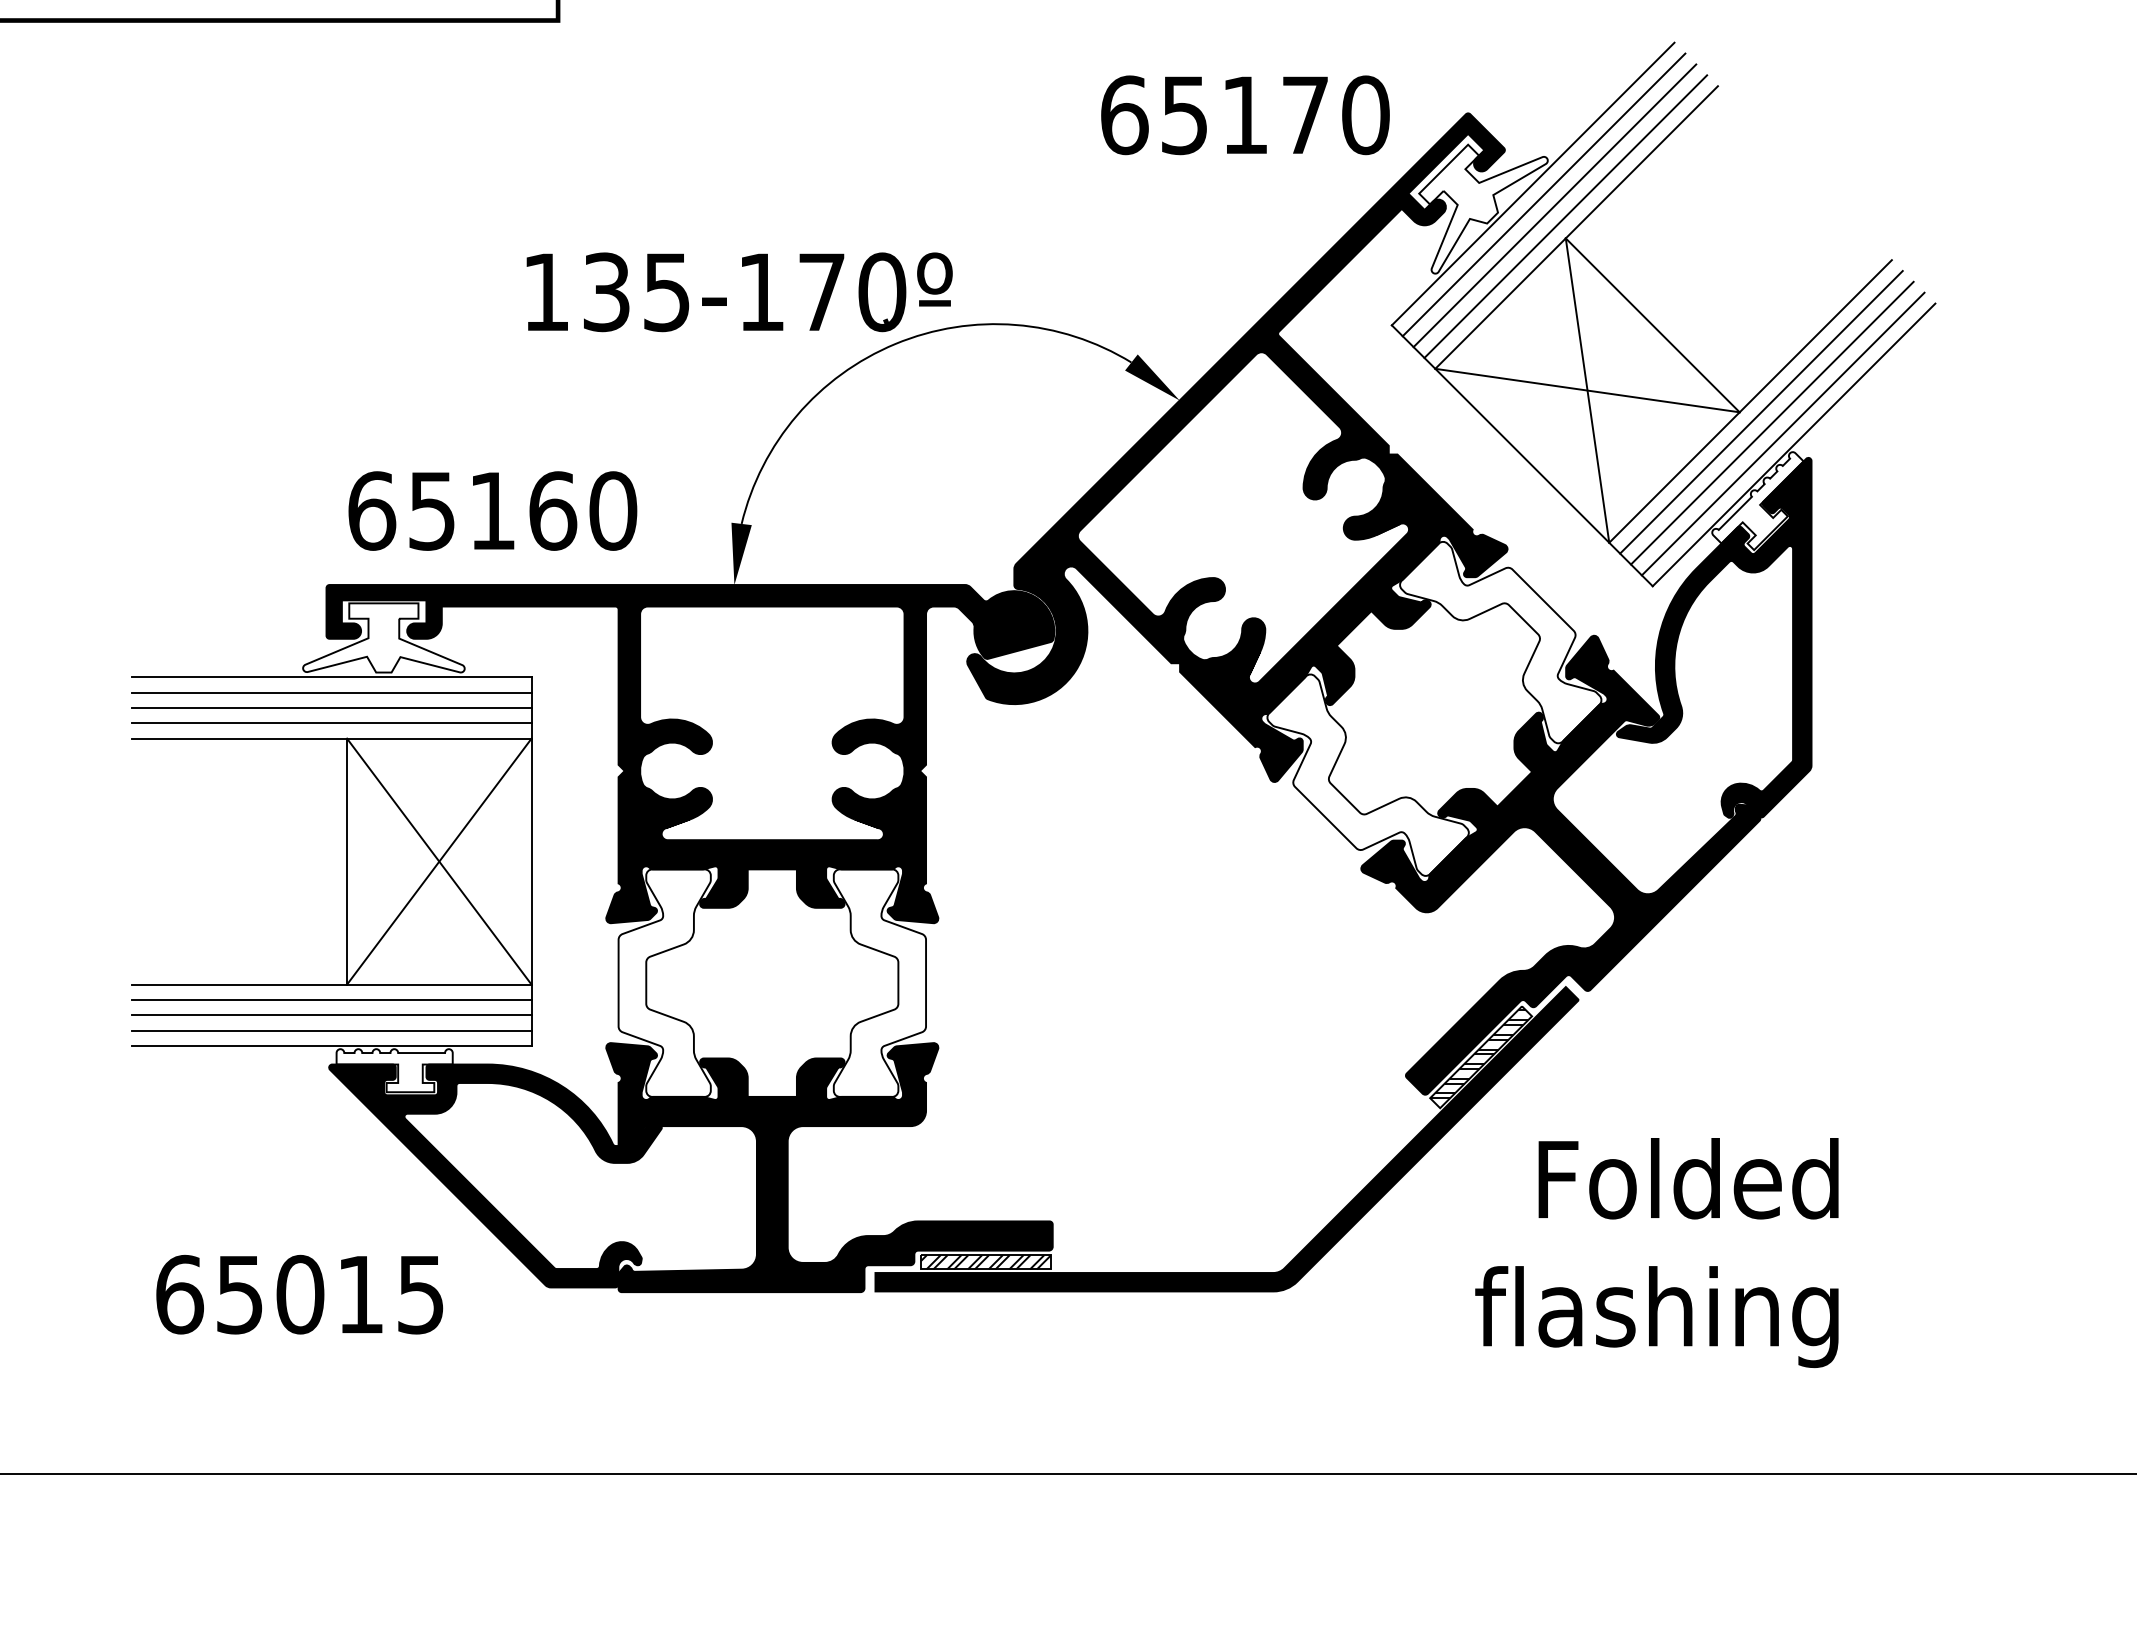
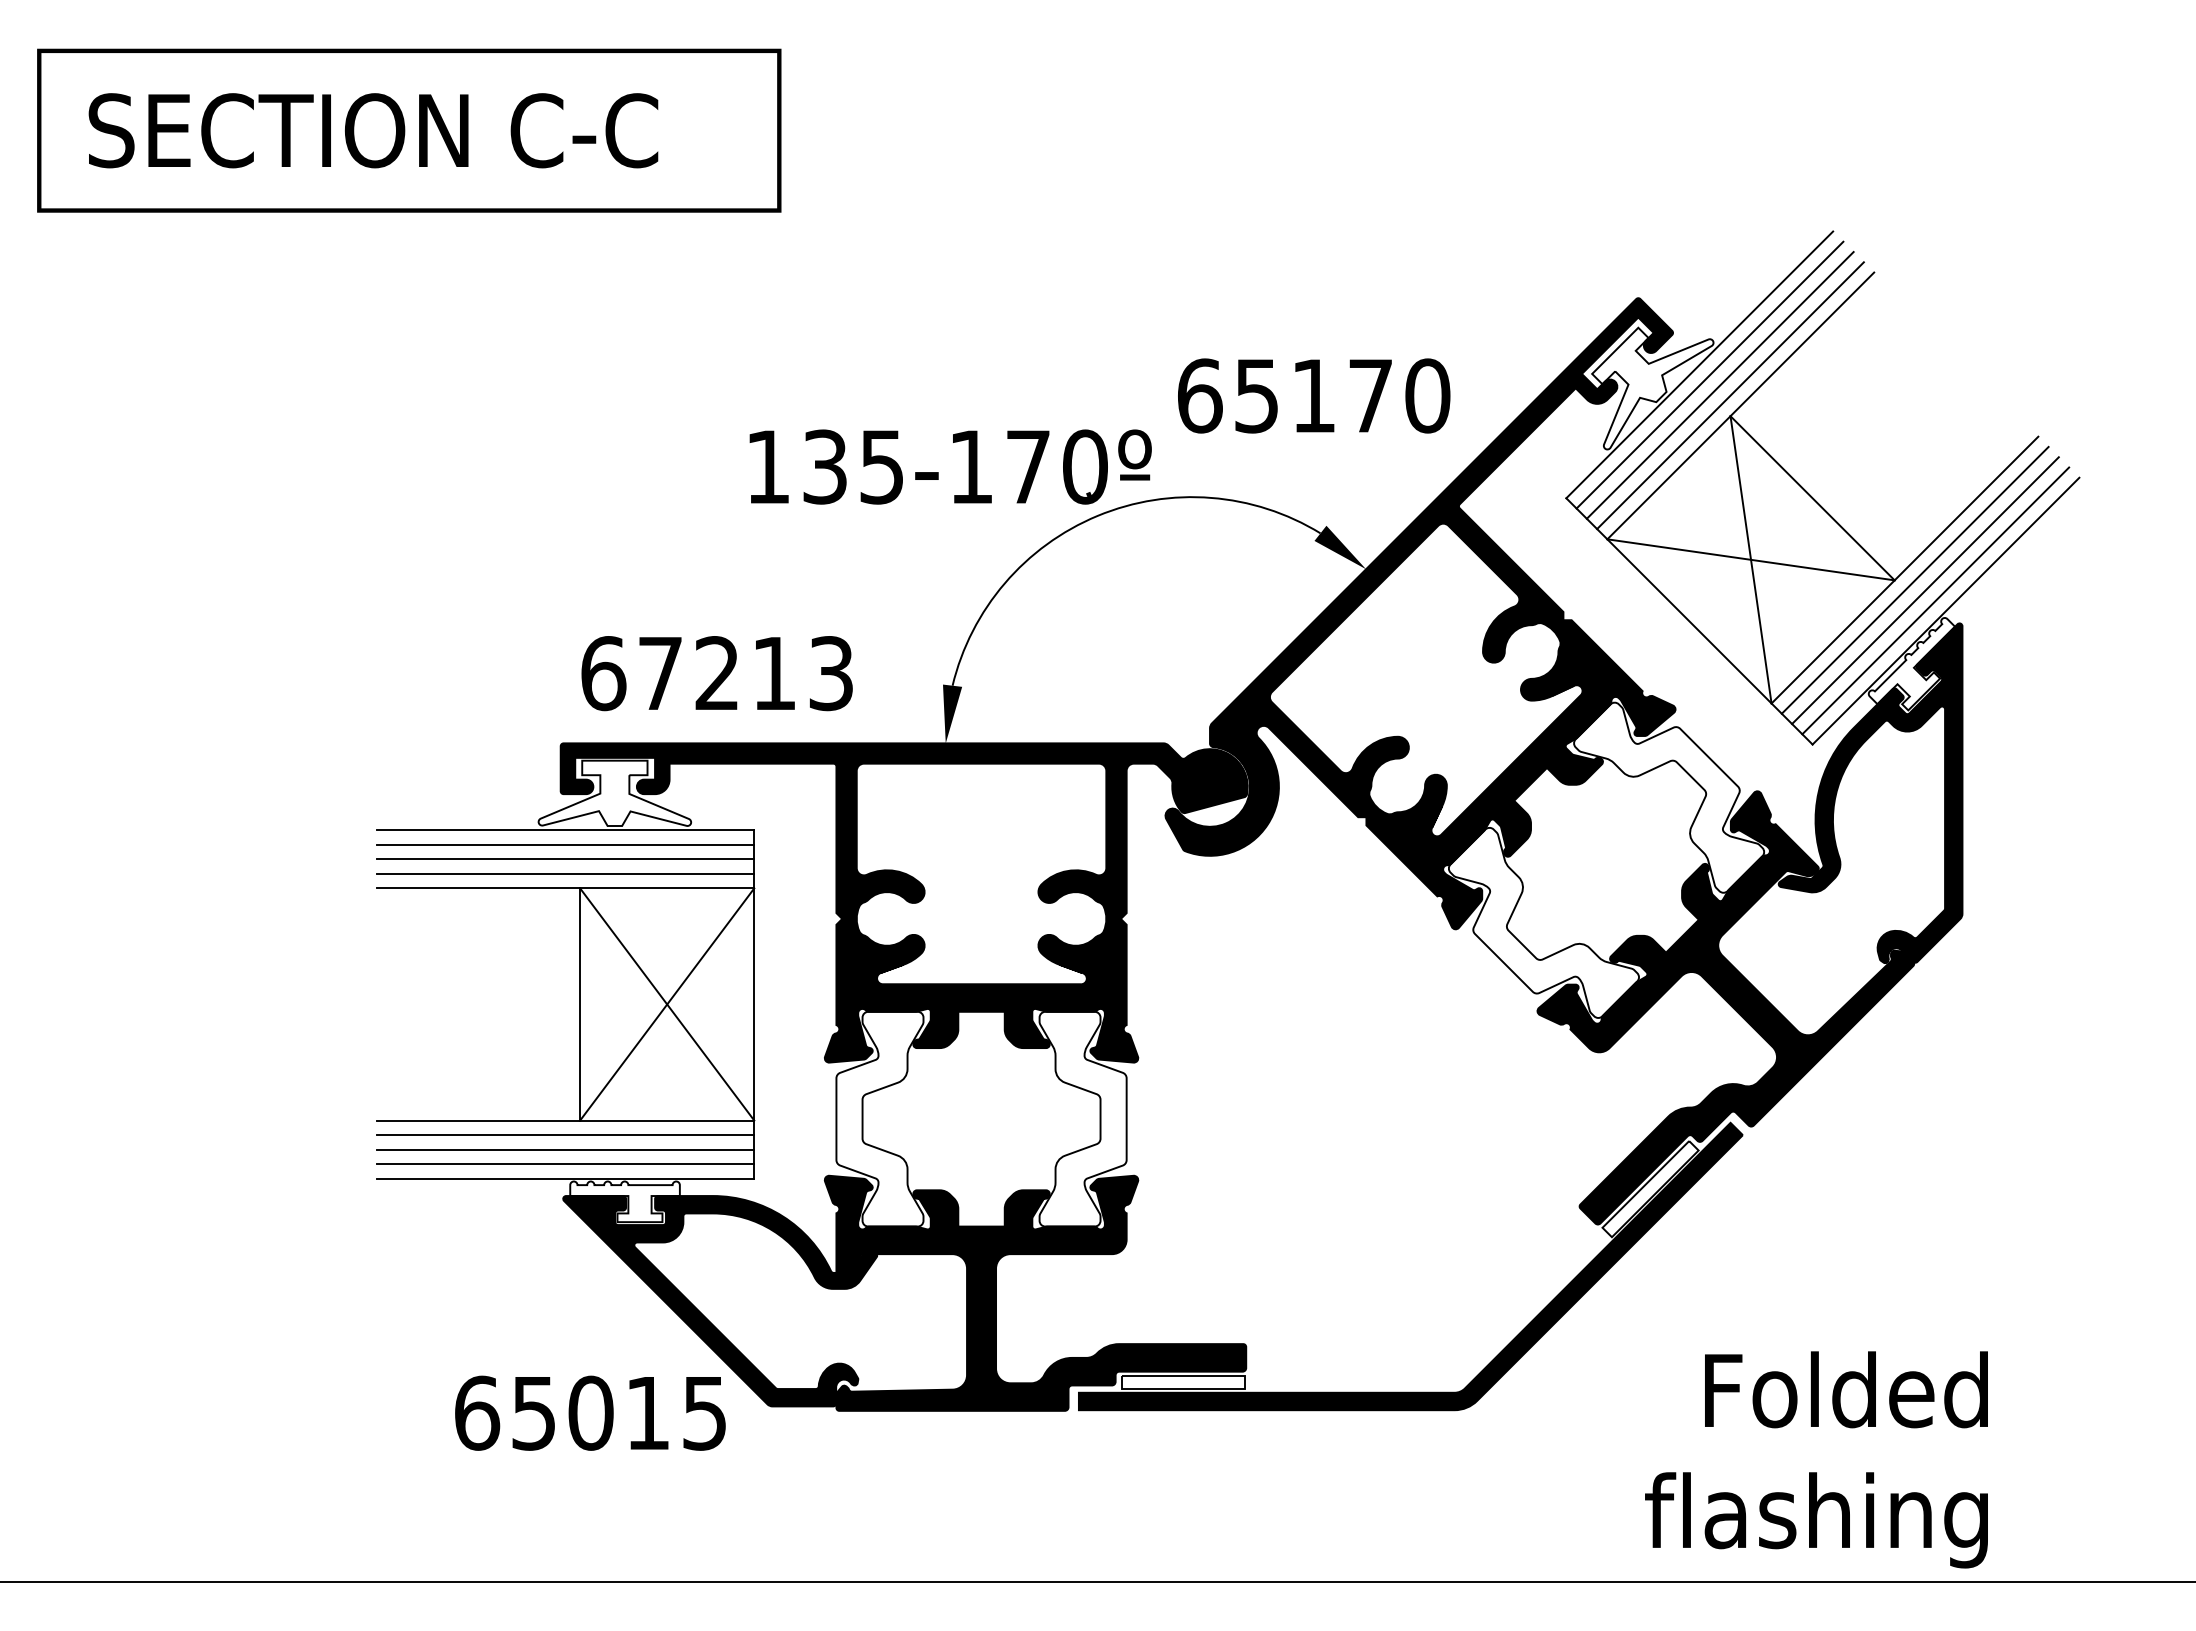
text: (1245, 114) -> (1314, 395), moved
text: (523, 510) -> (746, 673), 65160 -> 67213
hatch: (1478, 1058) -> (1648, 1190), removed
text: (1656, 1252) -> (1816, 1459), moved
hatch: (985, 1262) -> (1182, 1382), removed
text: (299, 1293) -> (590, 1412), moved

